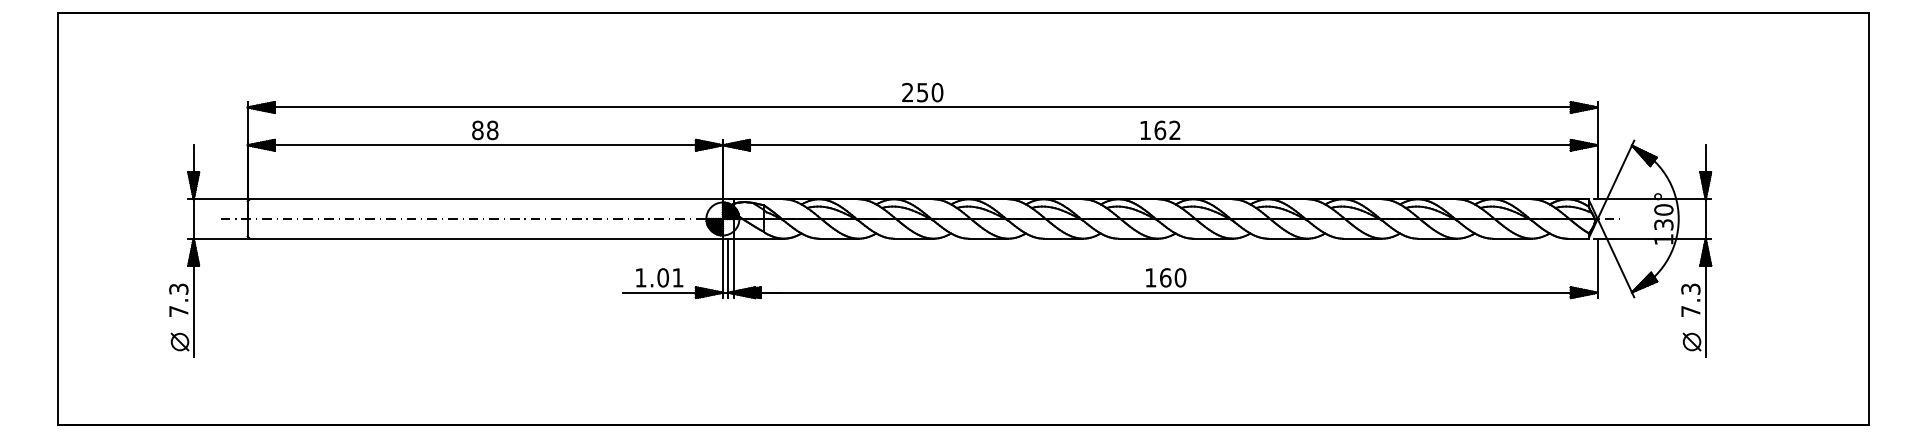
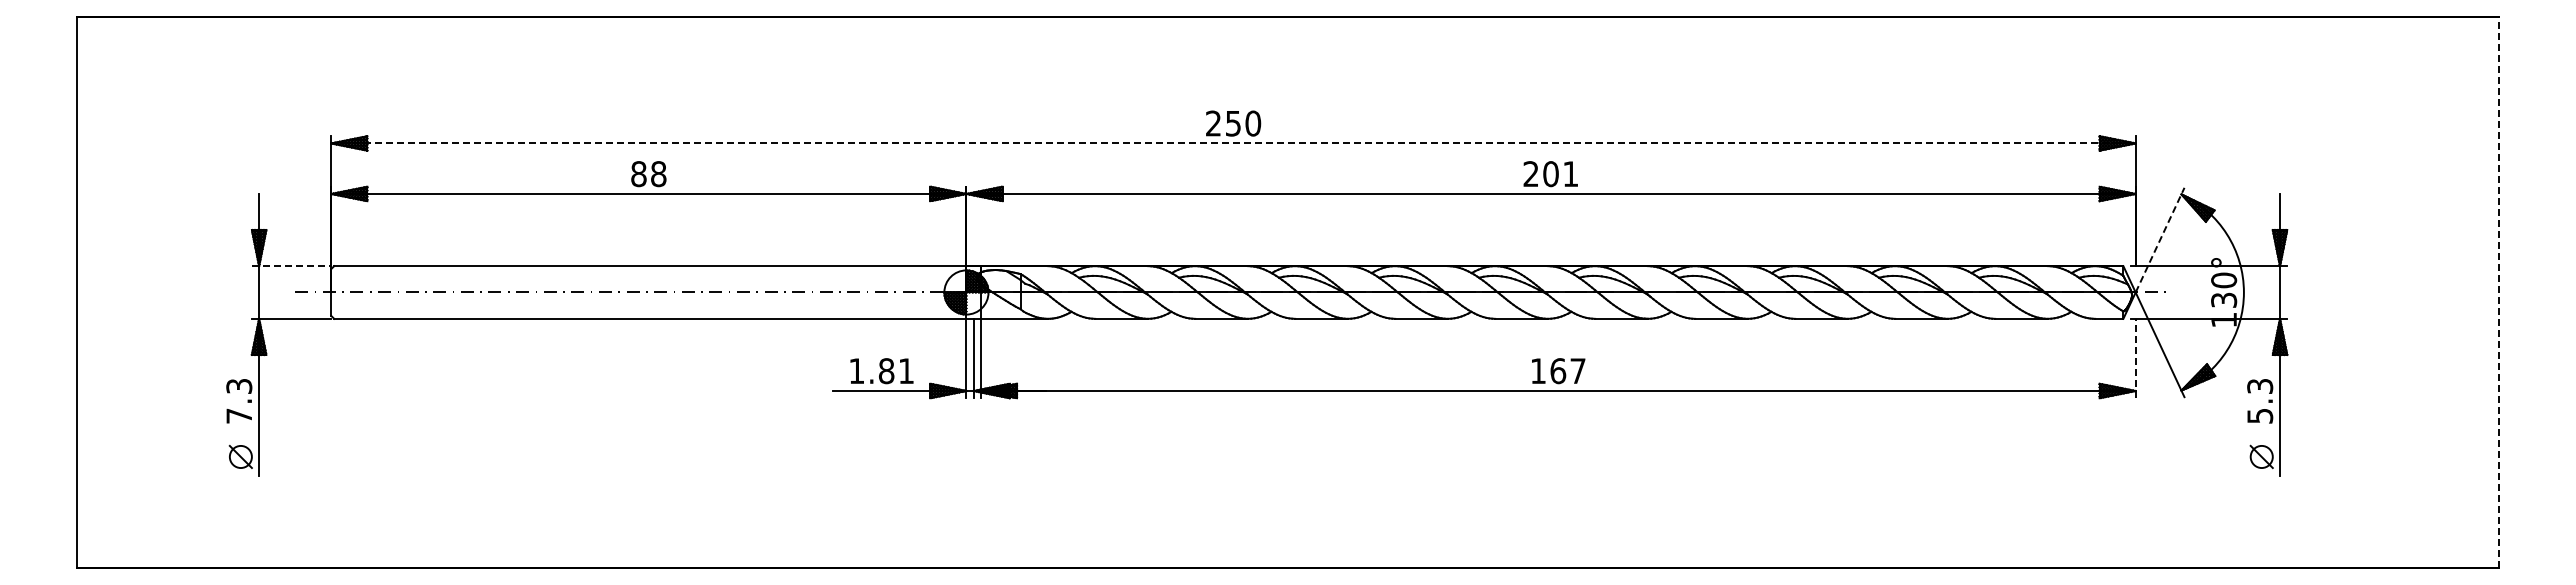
line: (923, 107) -> (1234, 143), solid -> dashed
text: (1159, 129) -> (1550, 173), 162 -> 201
line: (1616, 180) -> (2160, 240), solid -> dashed
line: (217, 199) -> (291, 266), solid -> dashed
line: (1869, 219) -> (2498, 292), solid -> dashed
line: (1597, 268) -> (2135, 358), solid -> dashed
text: (663, 277) -> (886, 370), 1.01 -> 1.81
text: (1180, 278) -> (1577, 371), 160 -> 167
text: (1691, 311) -> (2260, 415), 7.3 -> 5.3

